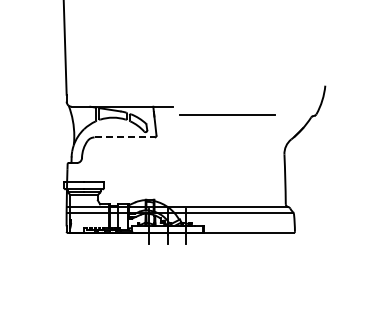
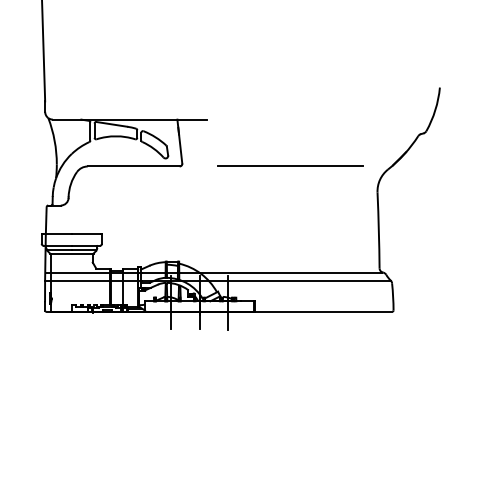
line: (227, 114) -> (290, 165), moved
line: (125, 137) -> (134, 166), dashed -> solid

